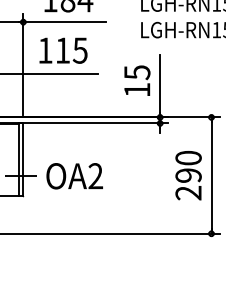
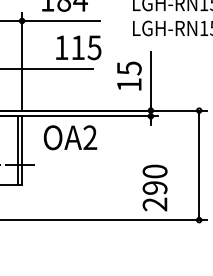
text: (63, 50) -> (78, 47), moved
text: (188, 175) -> (154, 187), moved
text: (74, 176) -> (70, 138), moved

